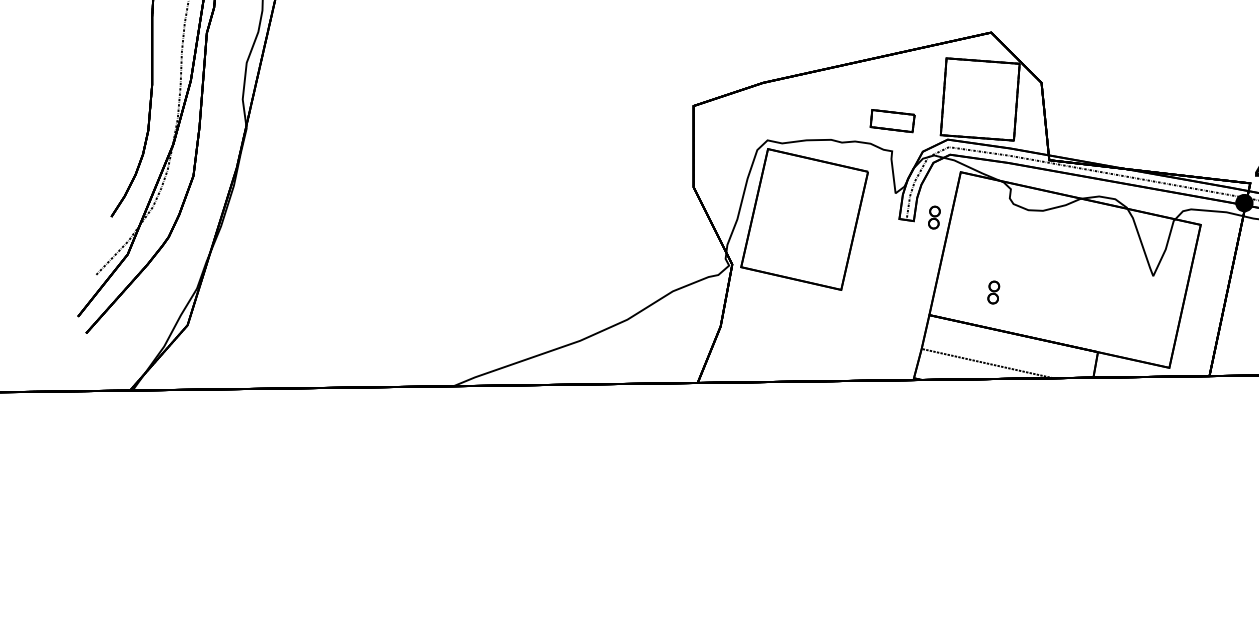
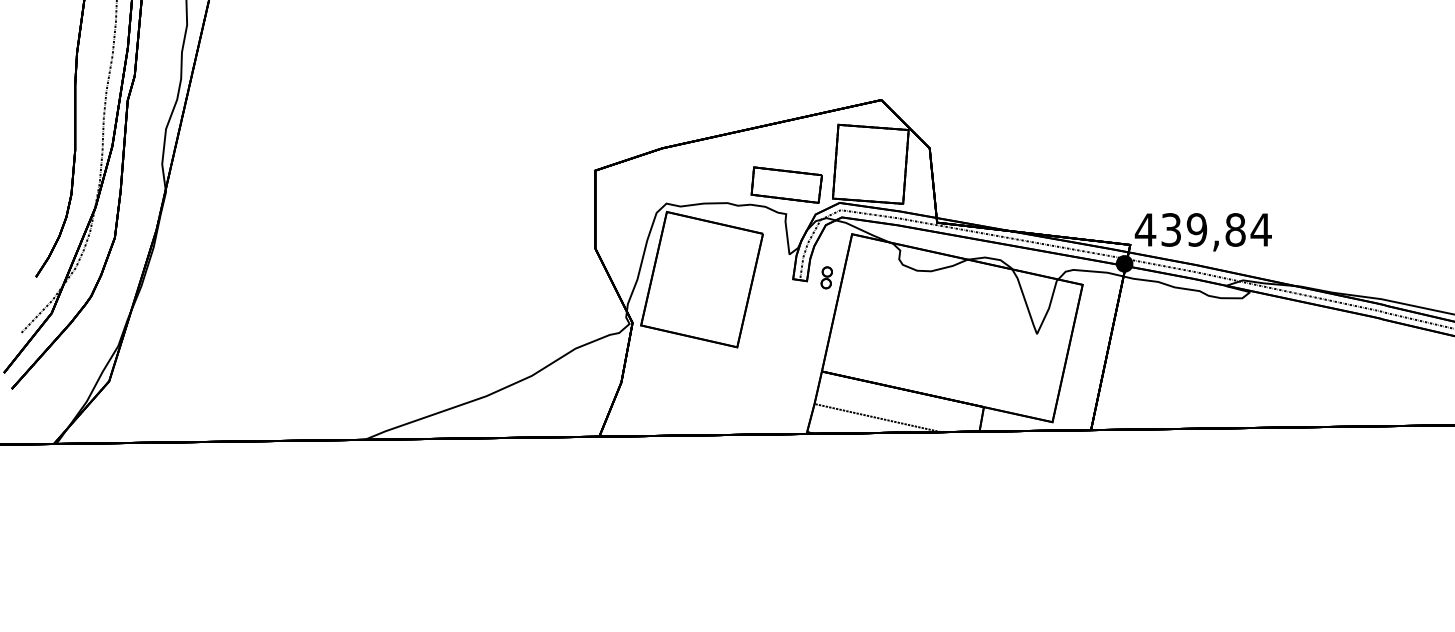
part: (892, 120) -> (786, 184), size x1.67
part: (993, 292) -> (883, 349), removed

